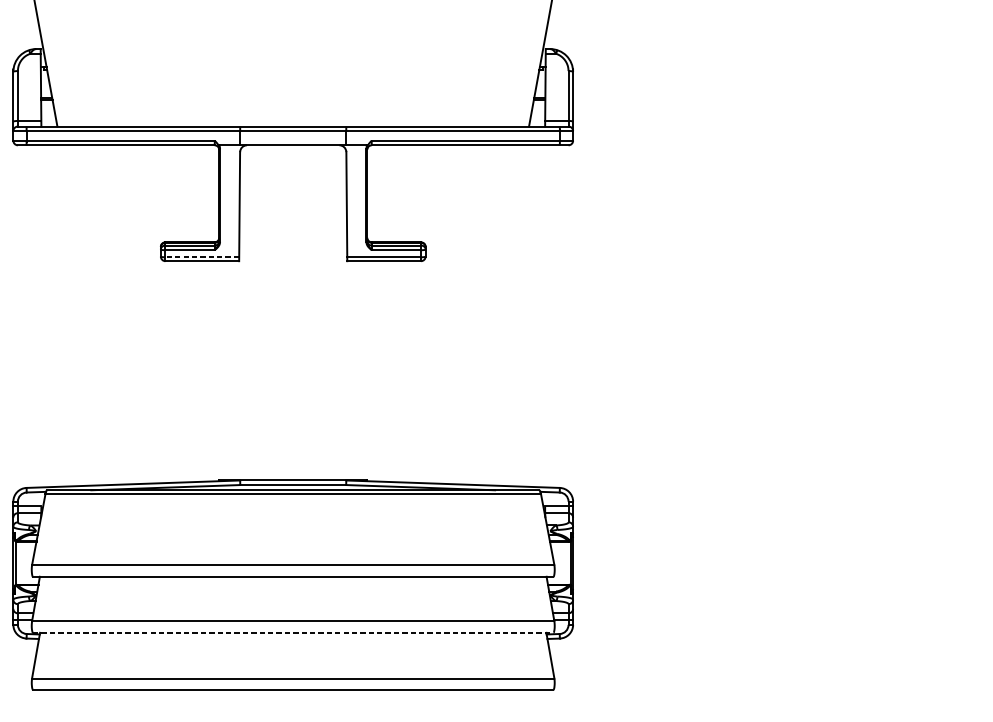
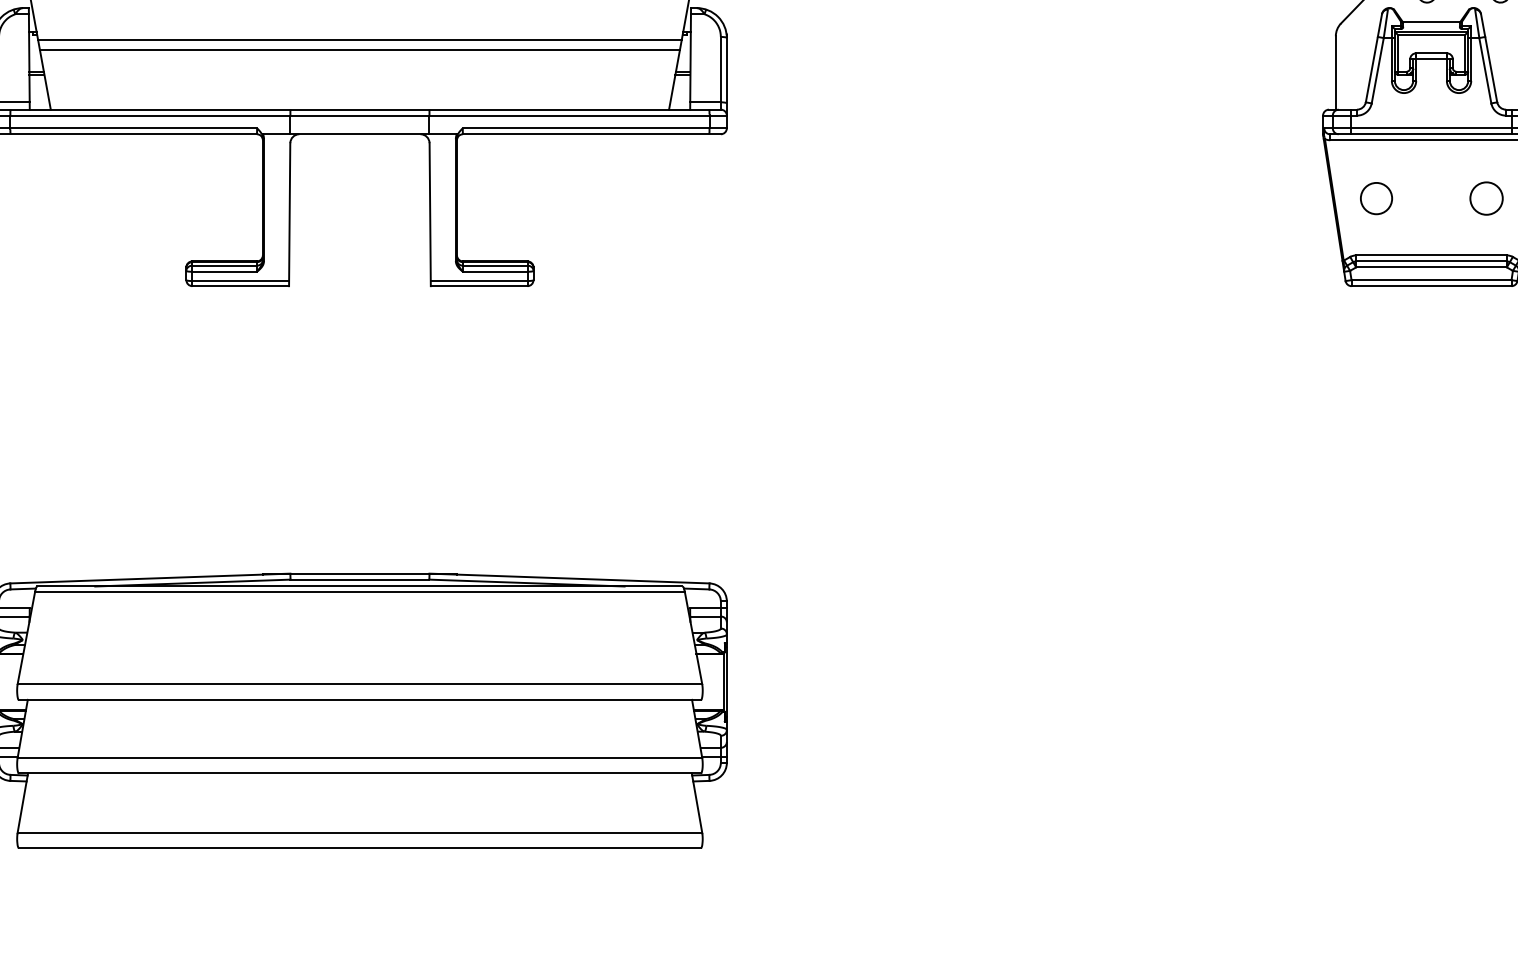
line: (292, 73) -> (359, 40), added
line: (292, 81) -> (359, 50), added
line: (202, 257) -> (240, 281), dashed -> solid
line: (293, 632) -> (360, 773), dashed -> solid

